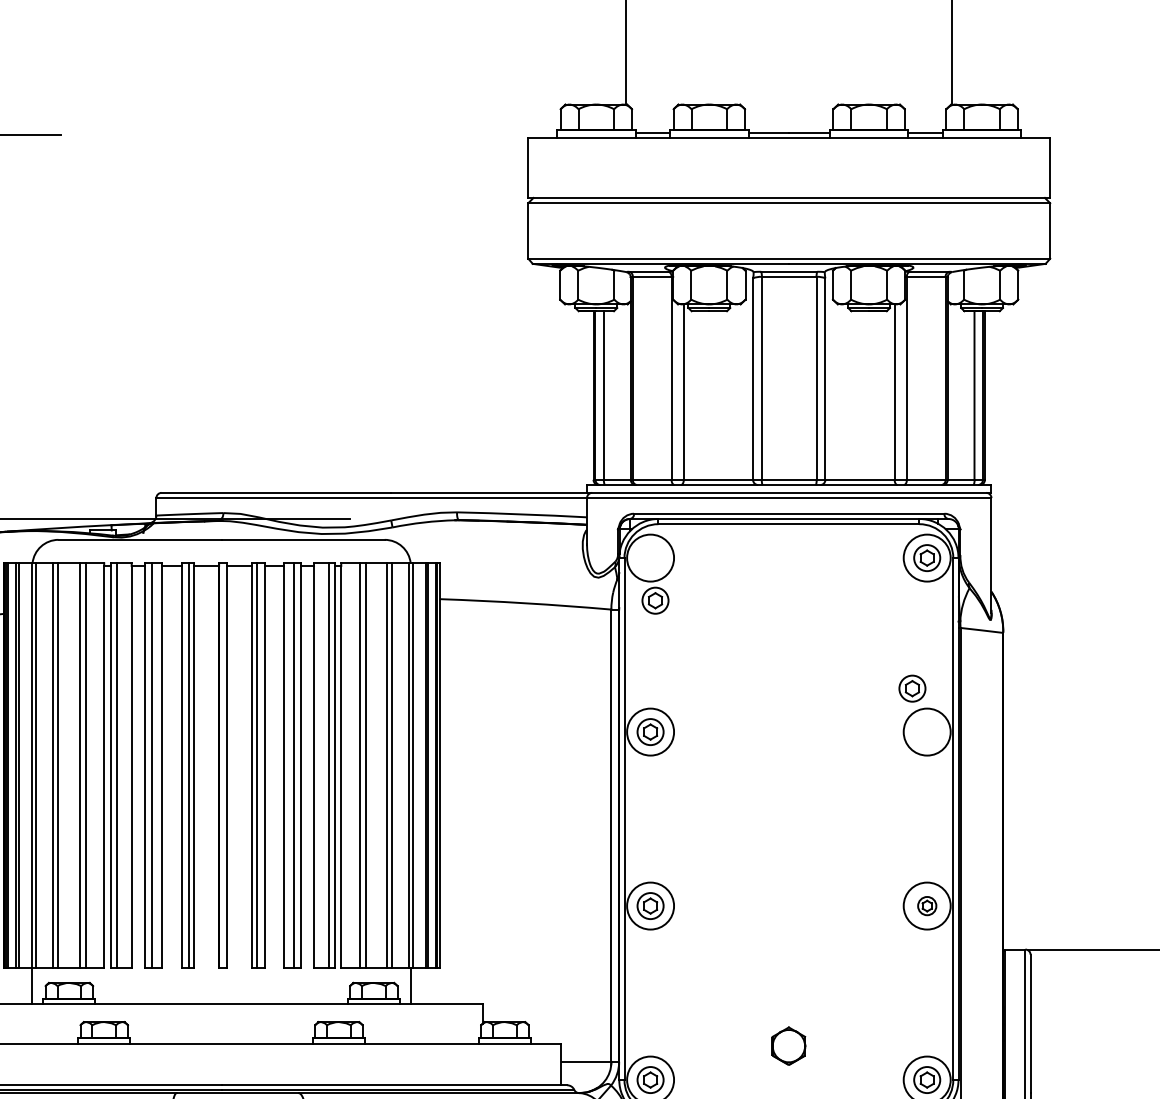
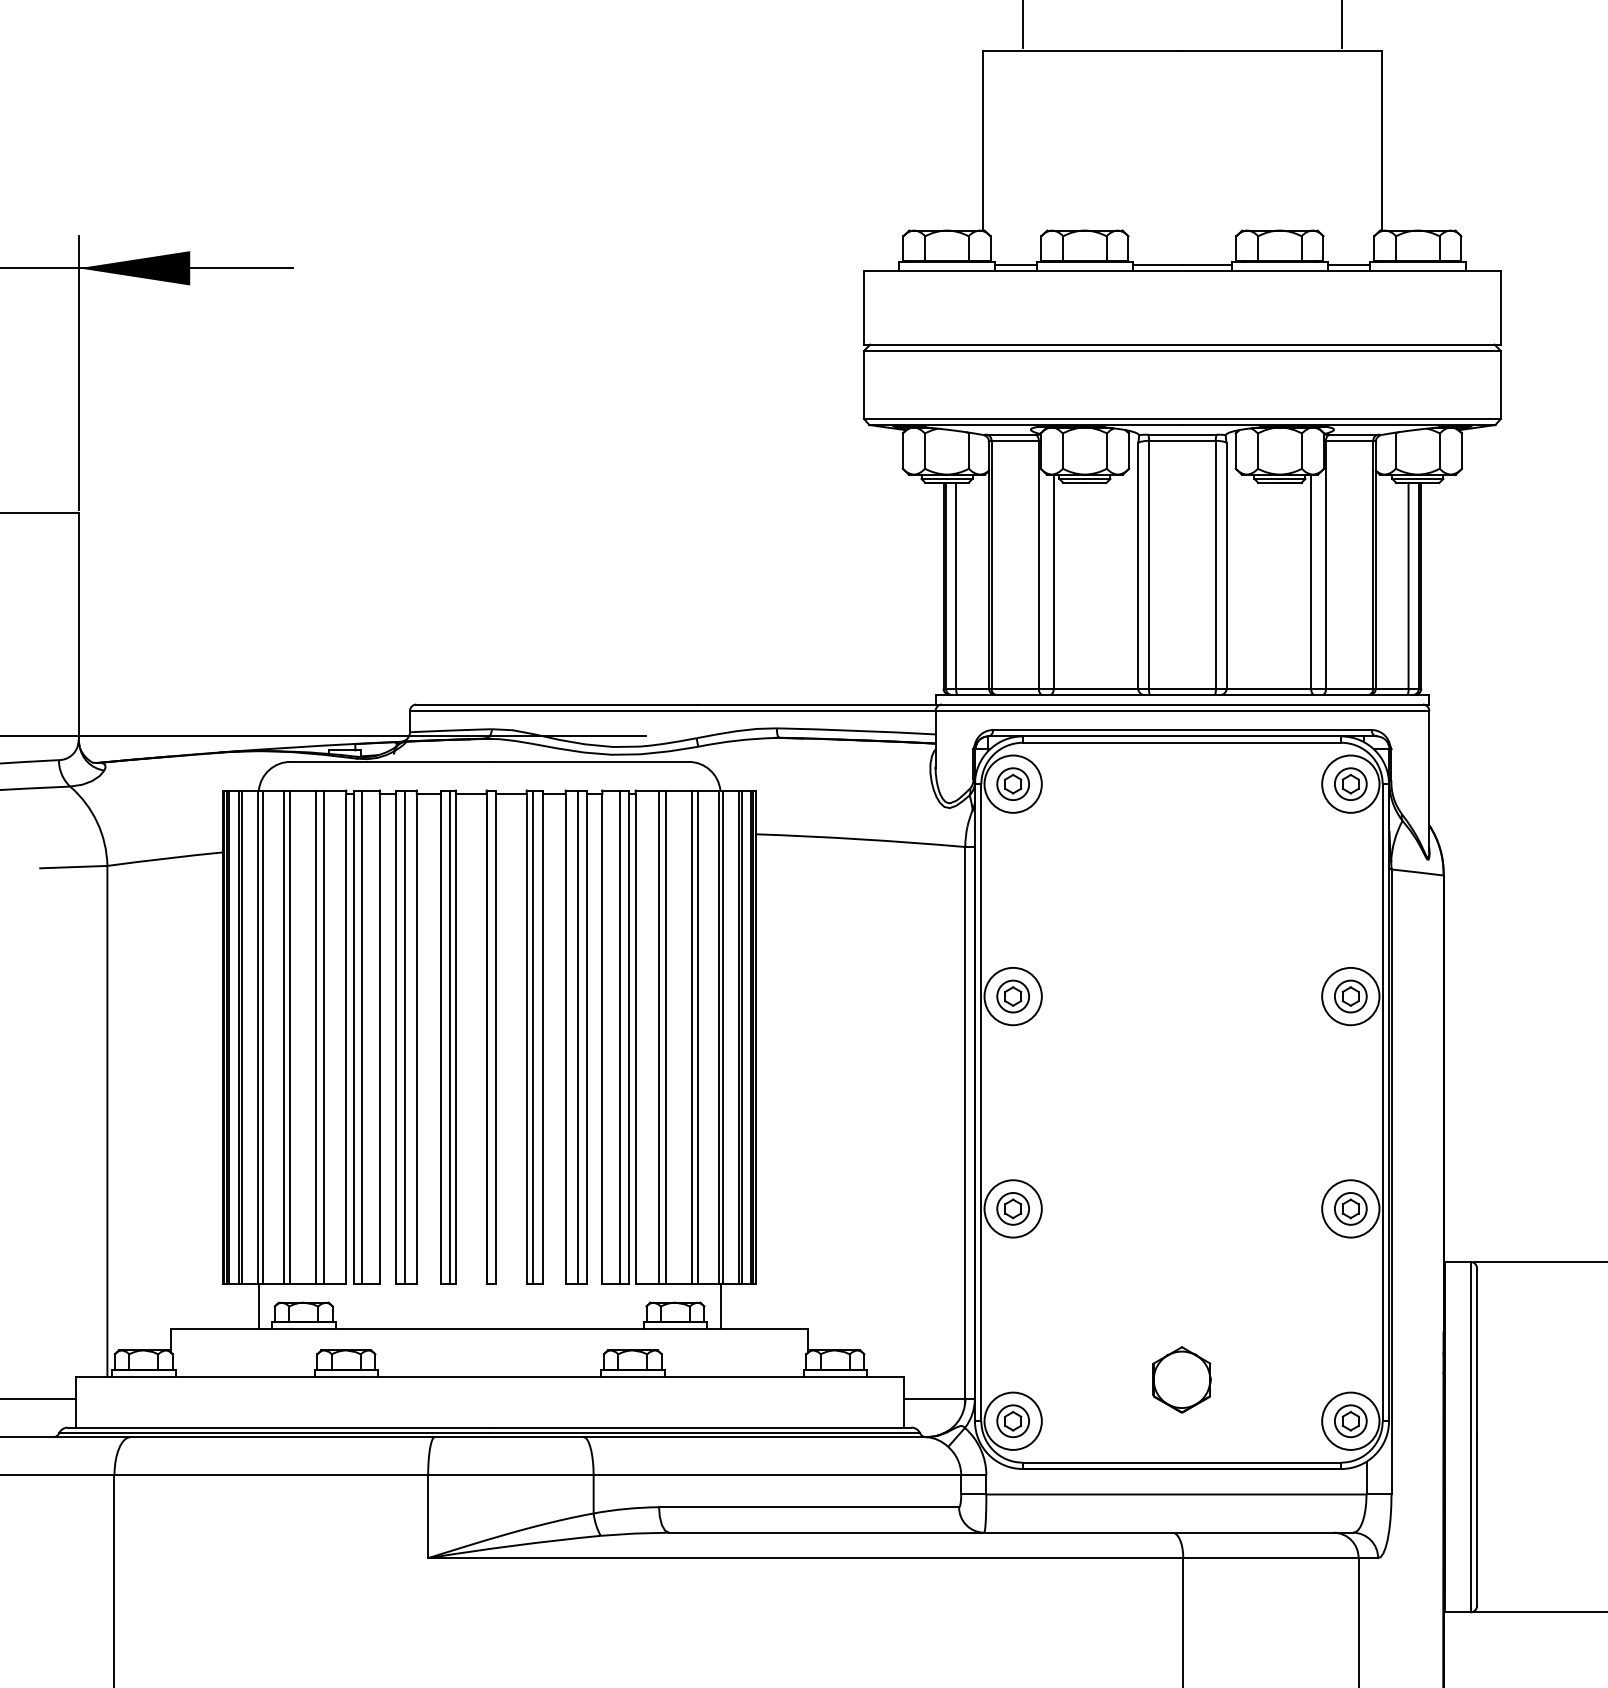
part: (654, 600) -> (1012, 783), moved
part: (912, 688) -> (1350, 996), moved
part: (926, 905) -> (1350, 1208), size x1.43
part: (788, 1045) -> (1181, 1379), size x1.43

